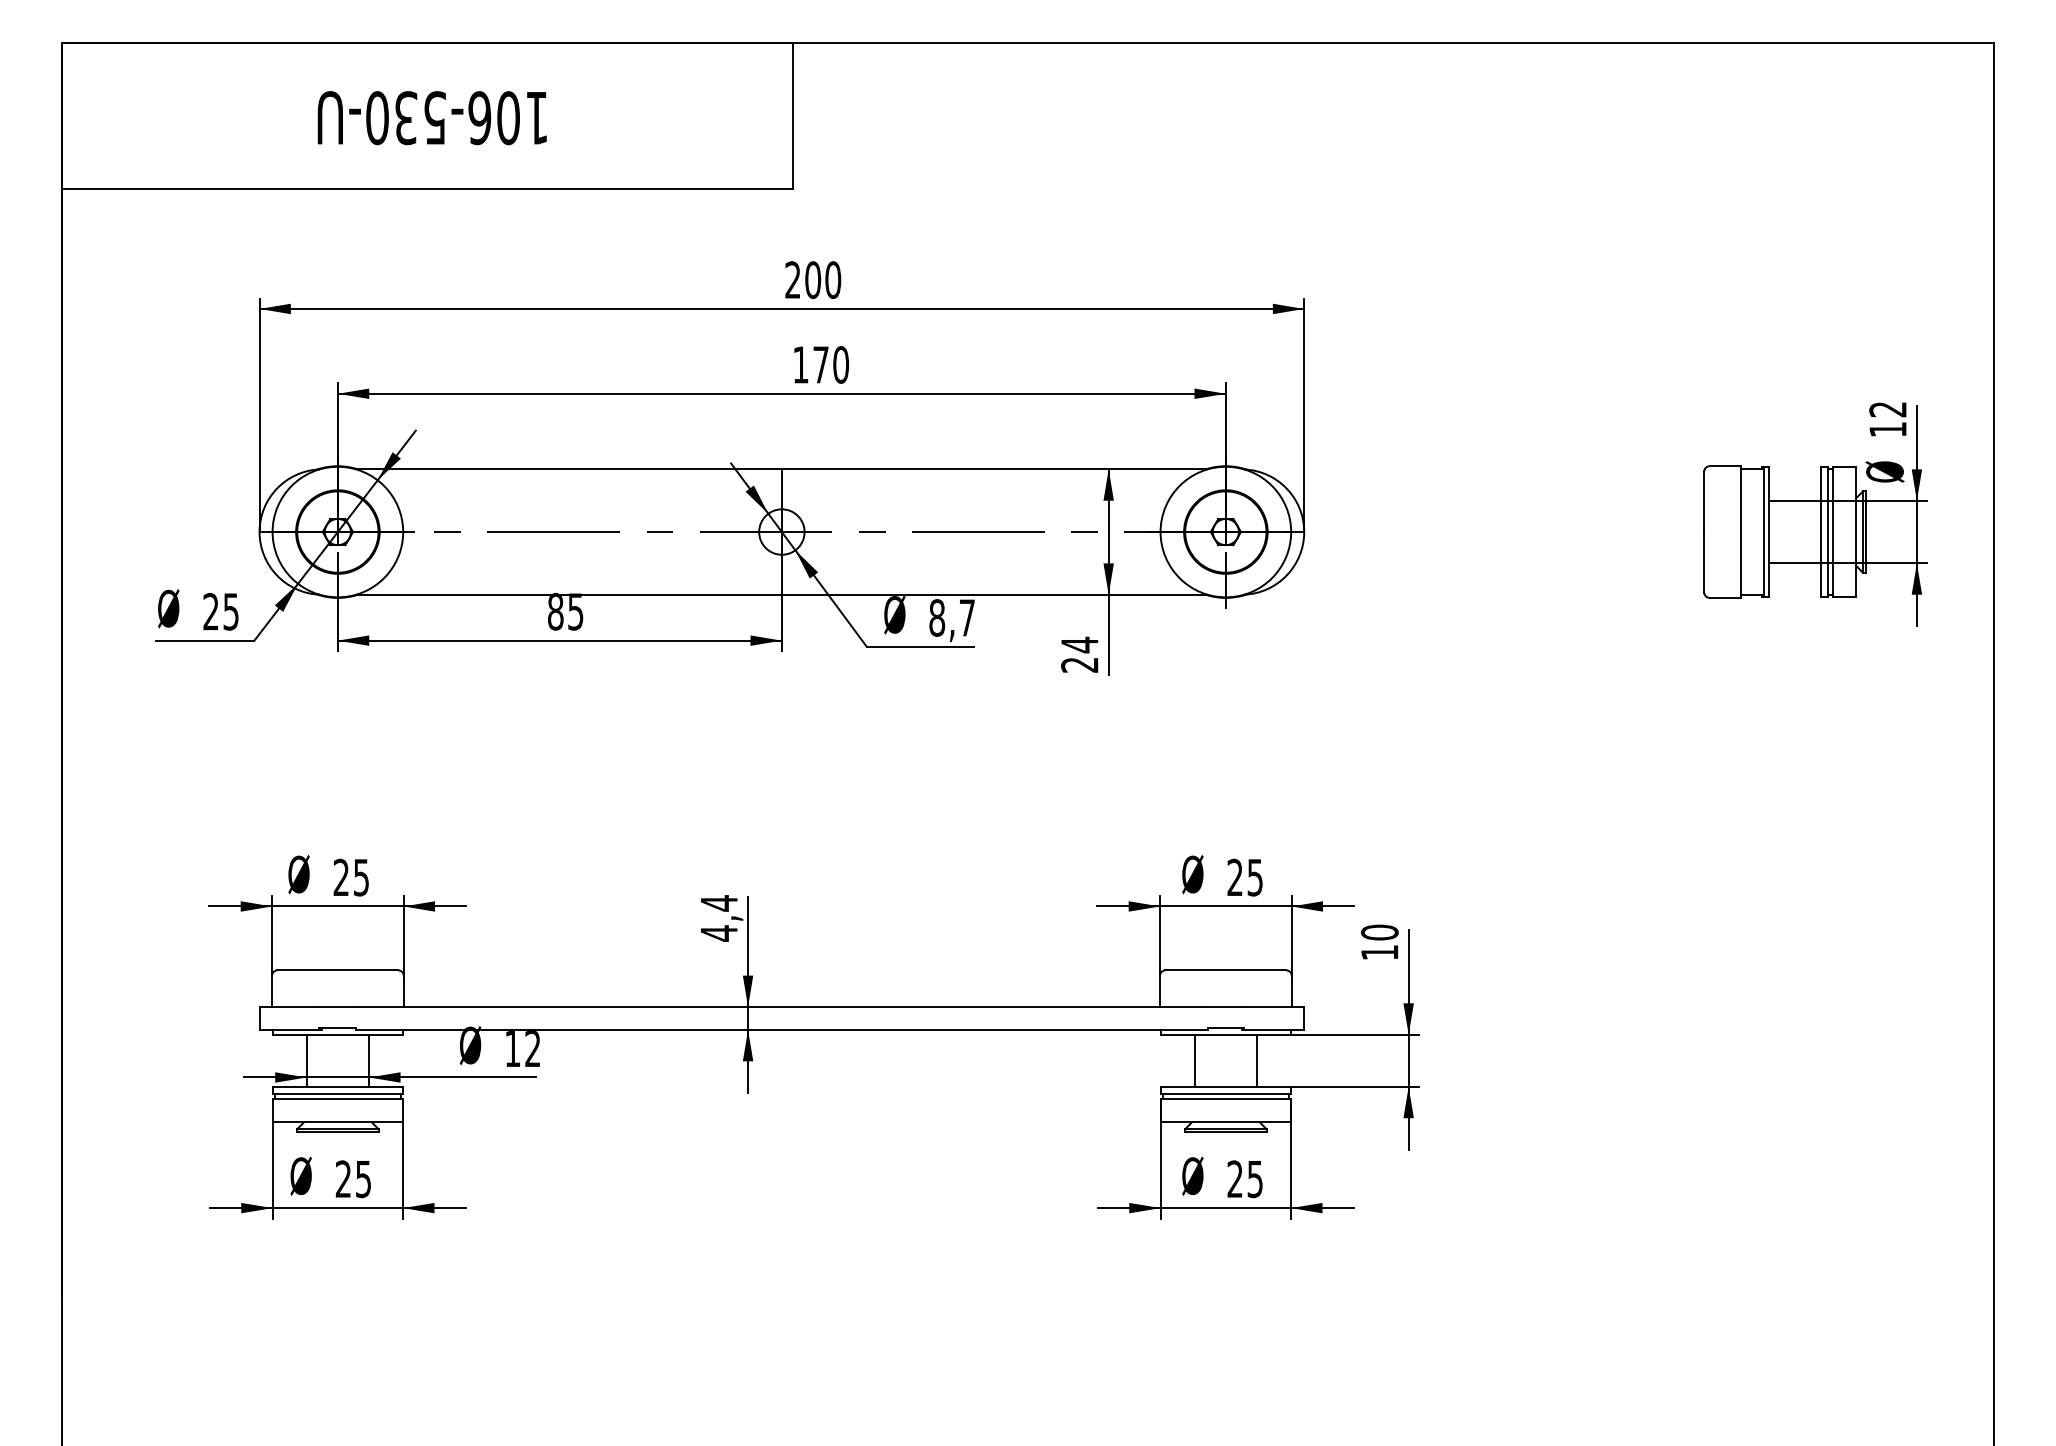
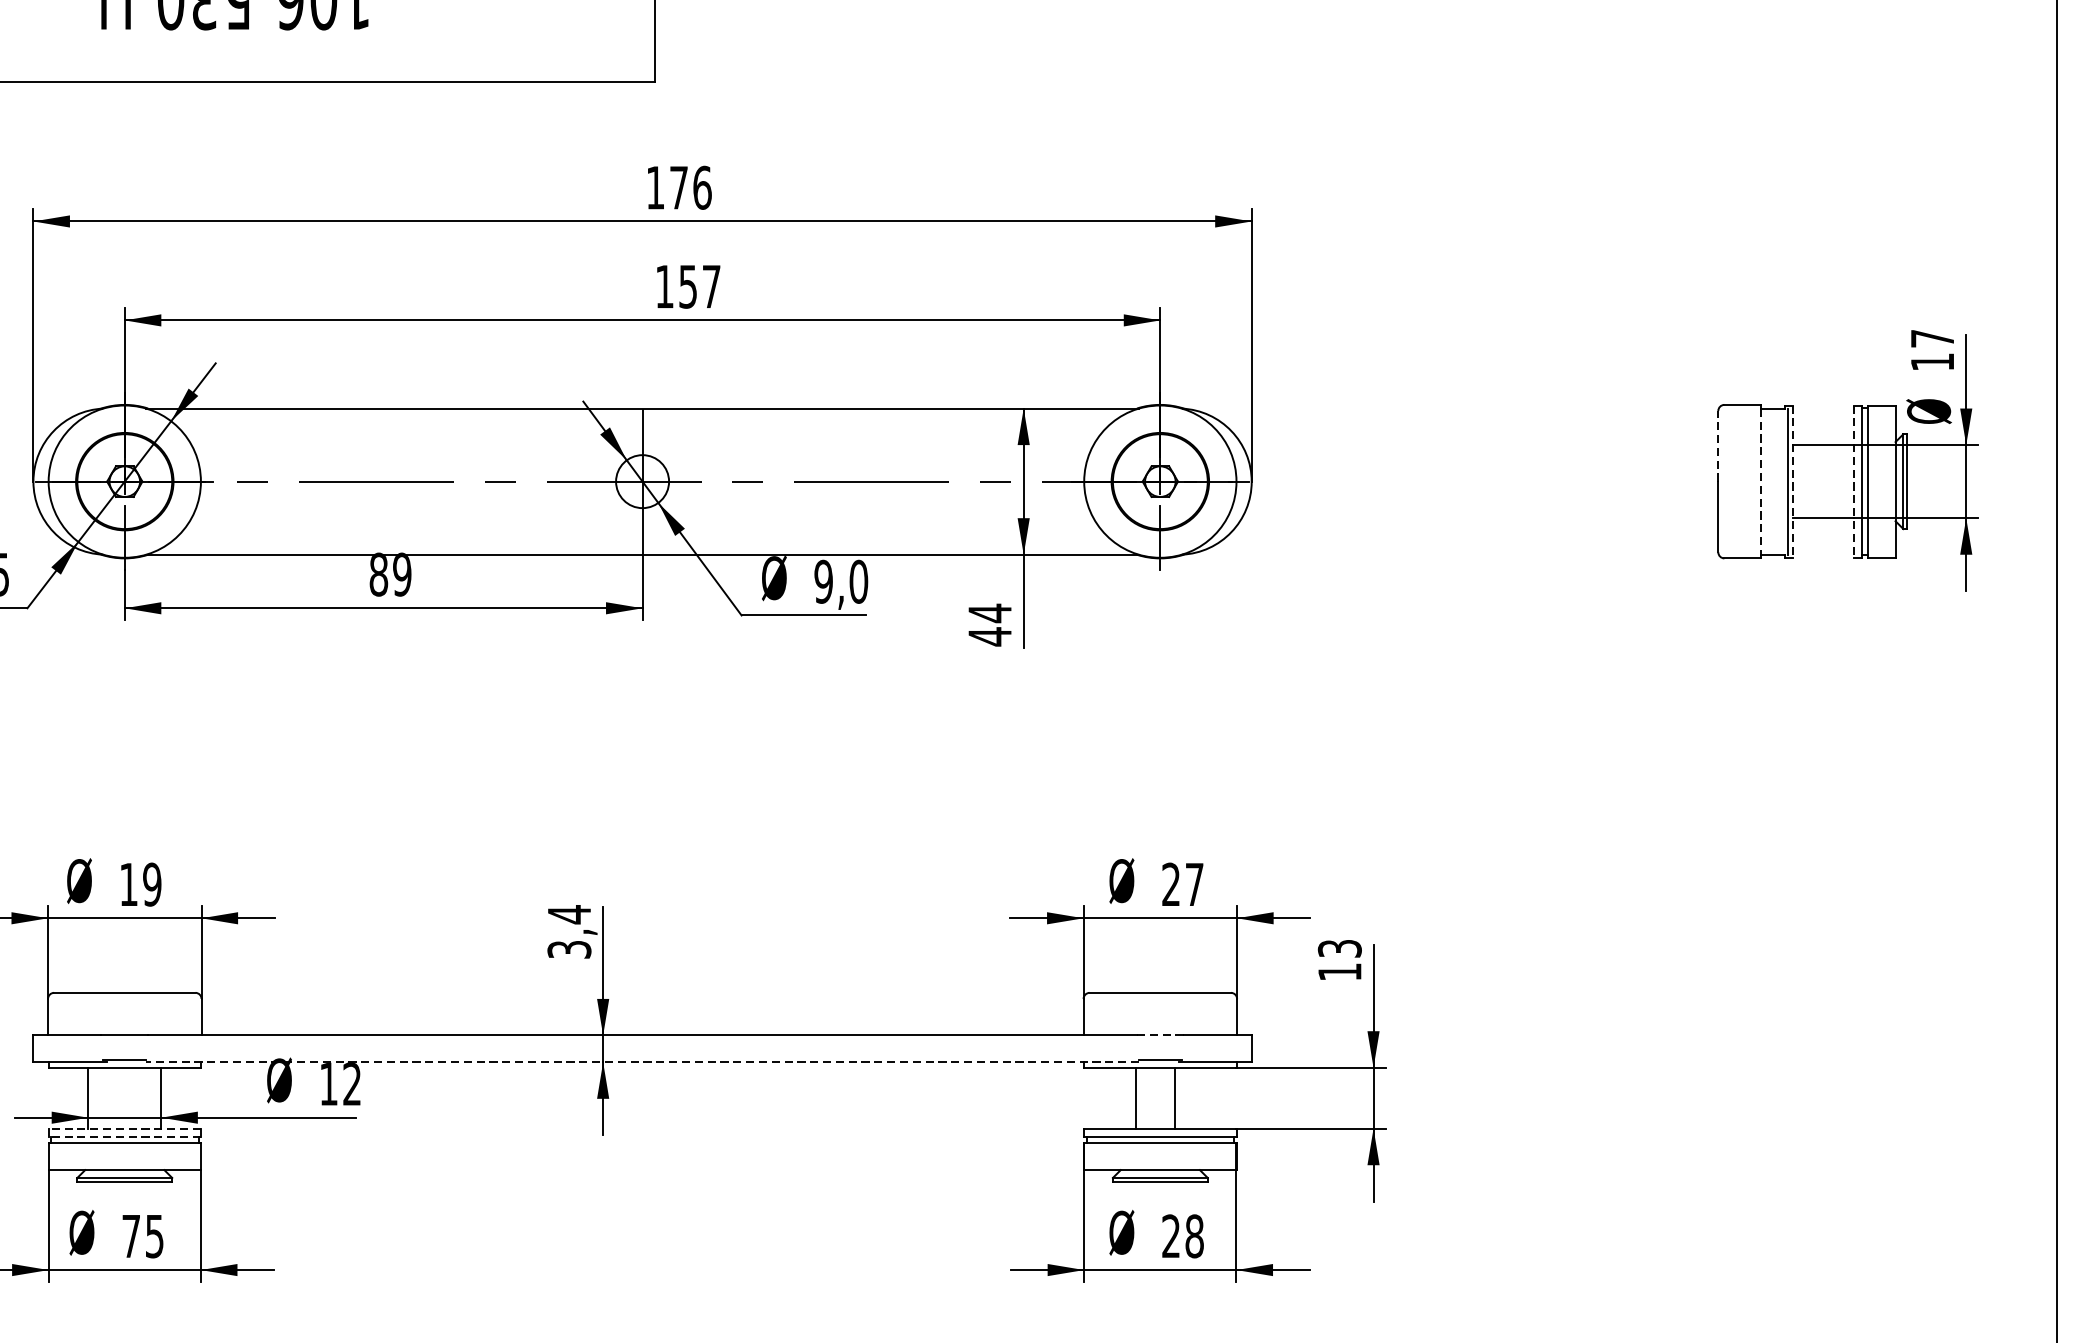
text: (813, 280) -> (679, 188), 200 -> 176
text: (831, 364) -> (700, 286), 170 -> 157
text: (1887, 409) -> (1931, 338), 12 -> 17
line: (1704, 501) -> (1718, 446), solid -> dashed
line: (1740, 532) -> (1760, 482), solid -> dashed
line: (1768, 532) -> (1793, 482), solid -> dashed
line: (1820, 532) -> (1853, 482), solid -> dashed
text: (575, 611) -> (401, 574), 85 -> 89
text: (952, 617) -> (841, 581), 8,7 -> 9,0
text: (1079, 664) -> (989, 636), 24 -> 44
text: (351, 877) -> (140, 884), 25 -> 19
text: (1254, 877) -> (1193, 884), 25 -> 27
text: (1379, 932) -> (1339, 948), 10 -> 13
text: (719, 933) -> (569, 949), 4,4 -> 3,4
line: (1226, 1006) -> (1161, 1034), solid -> dashed
line: (781, 1029) -> (642, 1061), solid -> dashed
line: (1194, 1060) -> (1175, 1097), moved
line: (1257, 1060) -> (1136, 1097), moved
line: (337, 1086) -> (124, 1128), solid -> dashed
line: (337, 1093) -> (124, 1136), solid -> dashed
text: (342, 1178) -> (130, 1235), 25 -> 75
text: (1255, 1179) -> (1194, 1236), 25 -> 28

